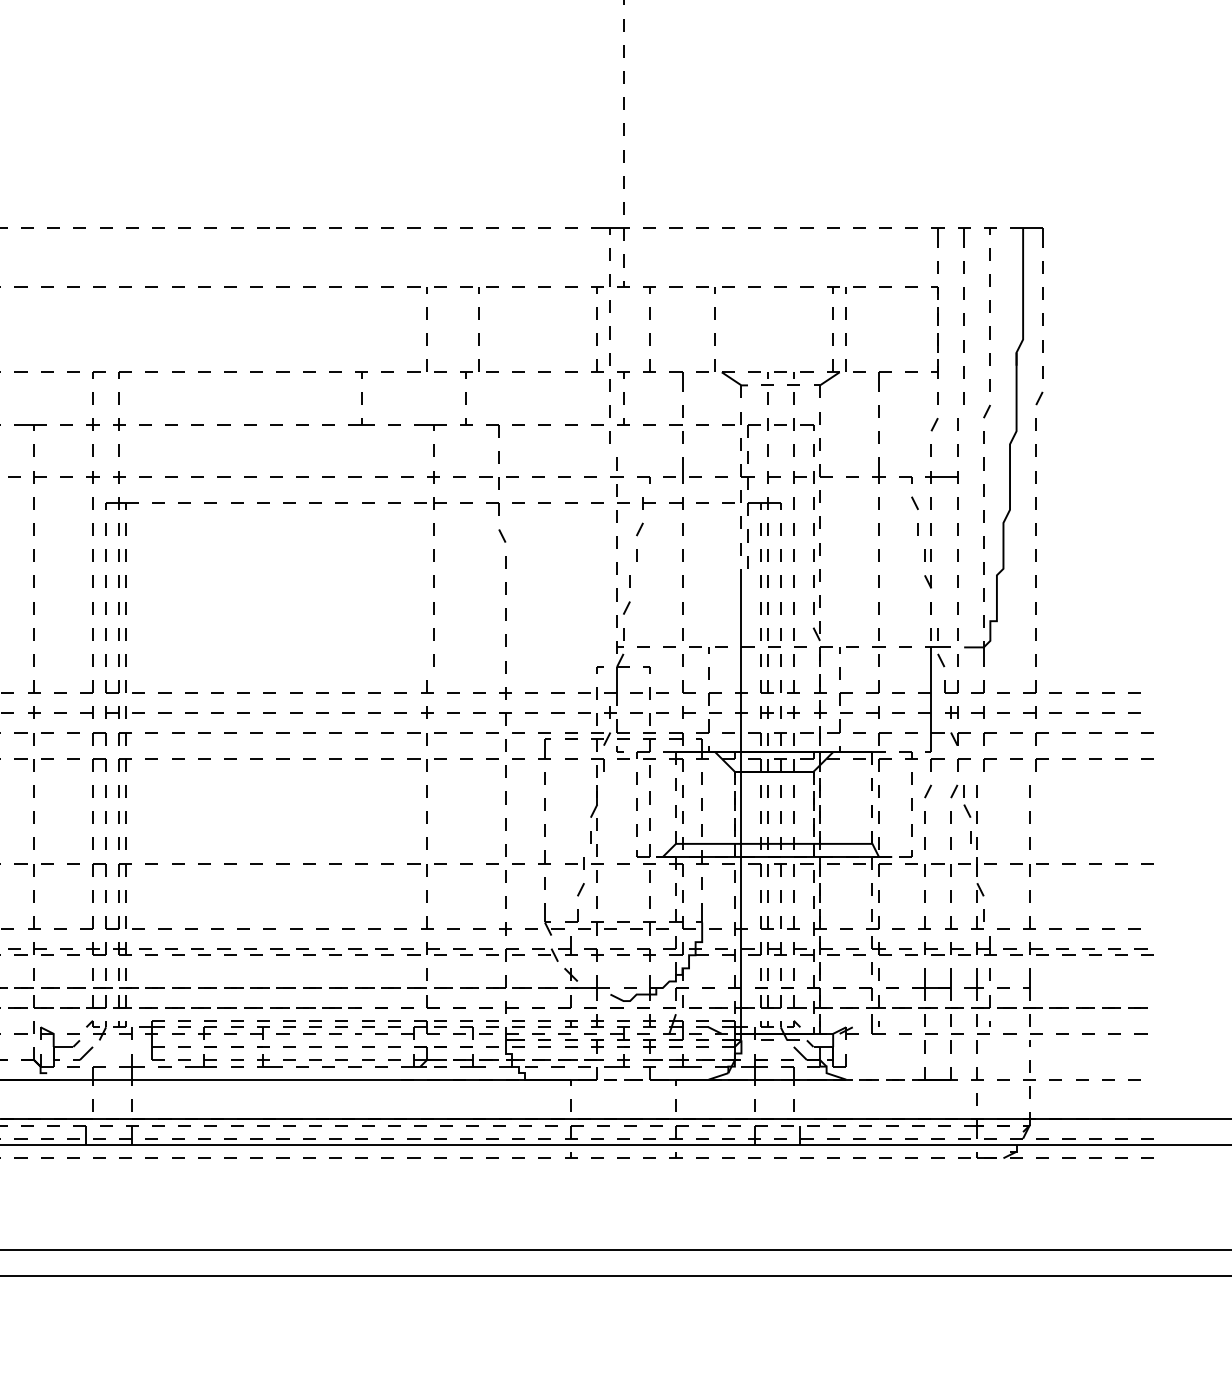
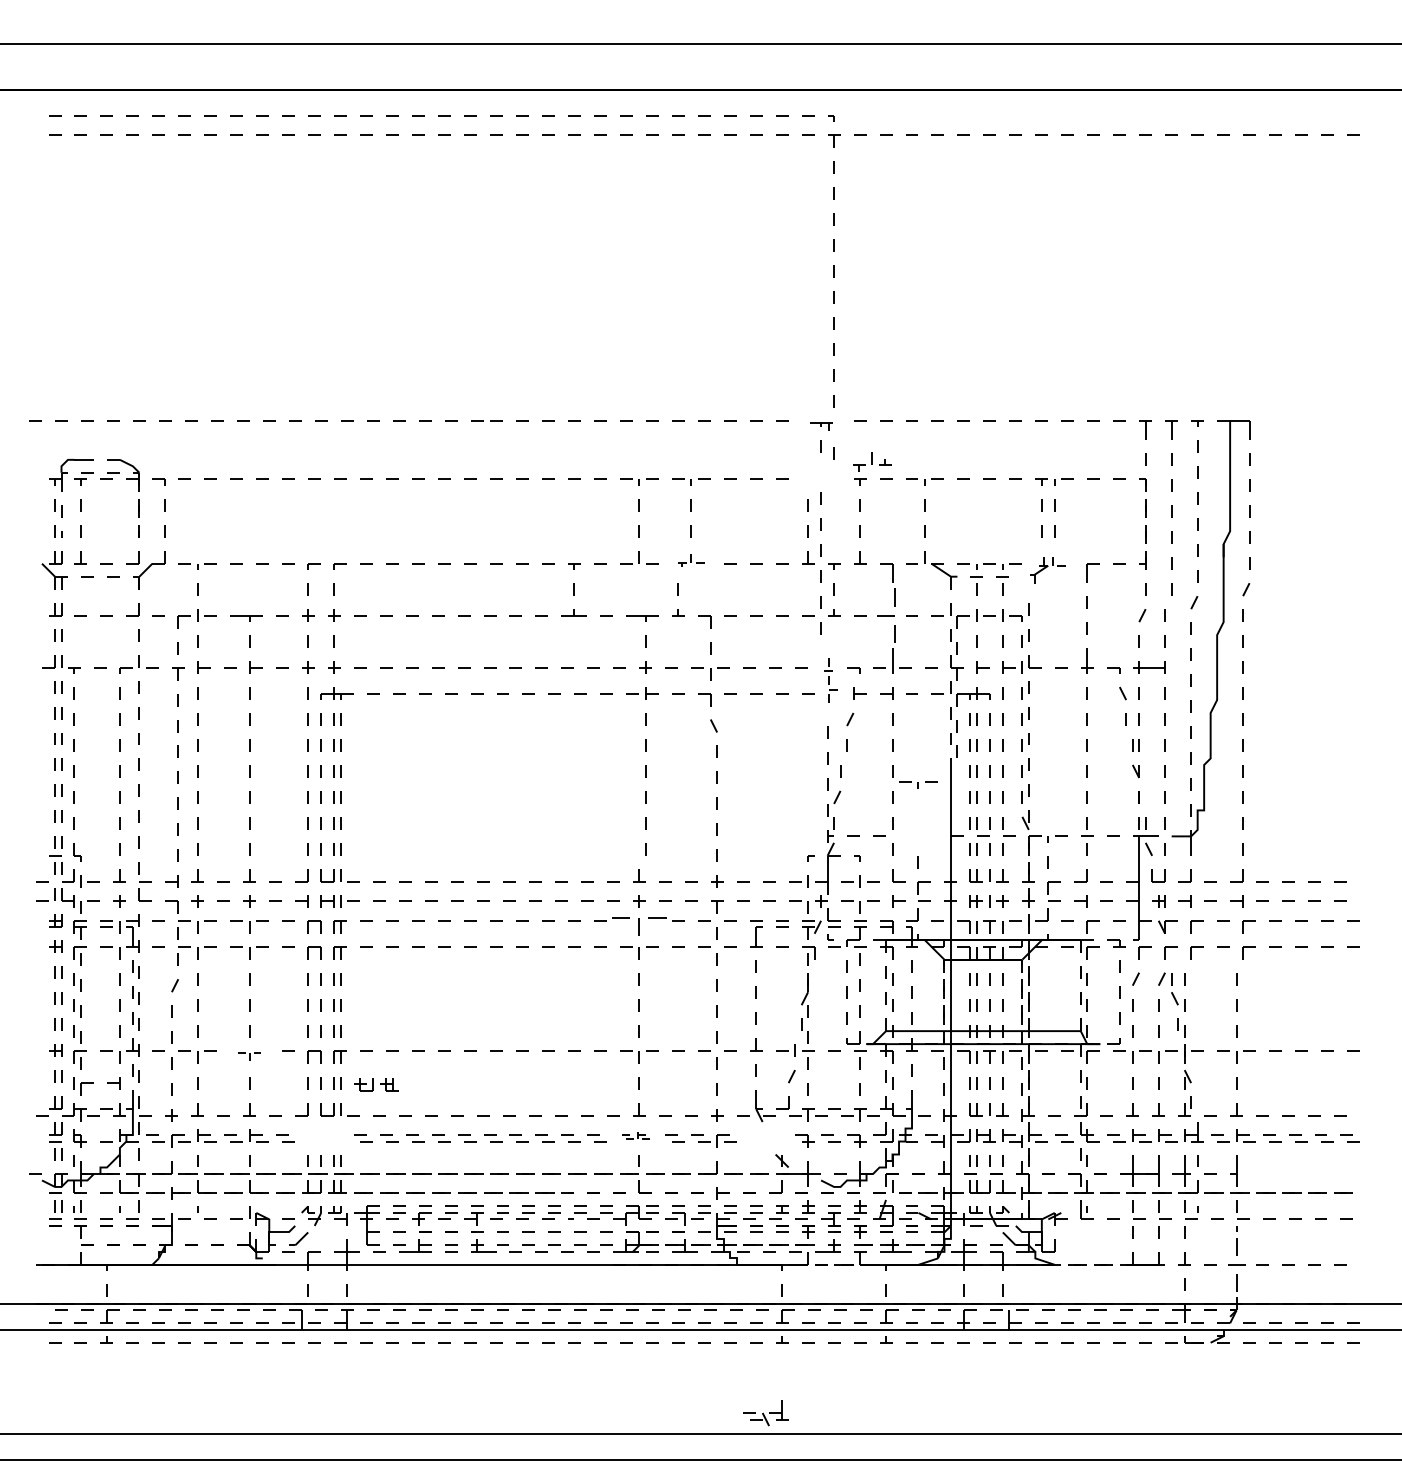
part: (610, 233) -> (821, 426), size x0.6
part: (610, 283) -> (872, 461), moved
part: (479, 369) -> (691, 560), size x0.7
part: (838, 379) -> (1047, 570), size x0.7
part: (676, 424) -> (886, 615), size x1.4
part: (619, 490) -> (830, 680), size x0.7
part: (708, 649) -> (918, 784), moved
part: (427, 738) -> (639, 926), size x1.4
part: (33, 869) -> (249, 1056), size x0.6
part: (109, 949) -> (376, 1084), moved
part: (423, 949) -> (635, 1135), size x0.6
part: (554, 949) -> (765, 1413), moved
part: (1029, 1079) -> (1236, 1264), size x1.4

